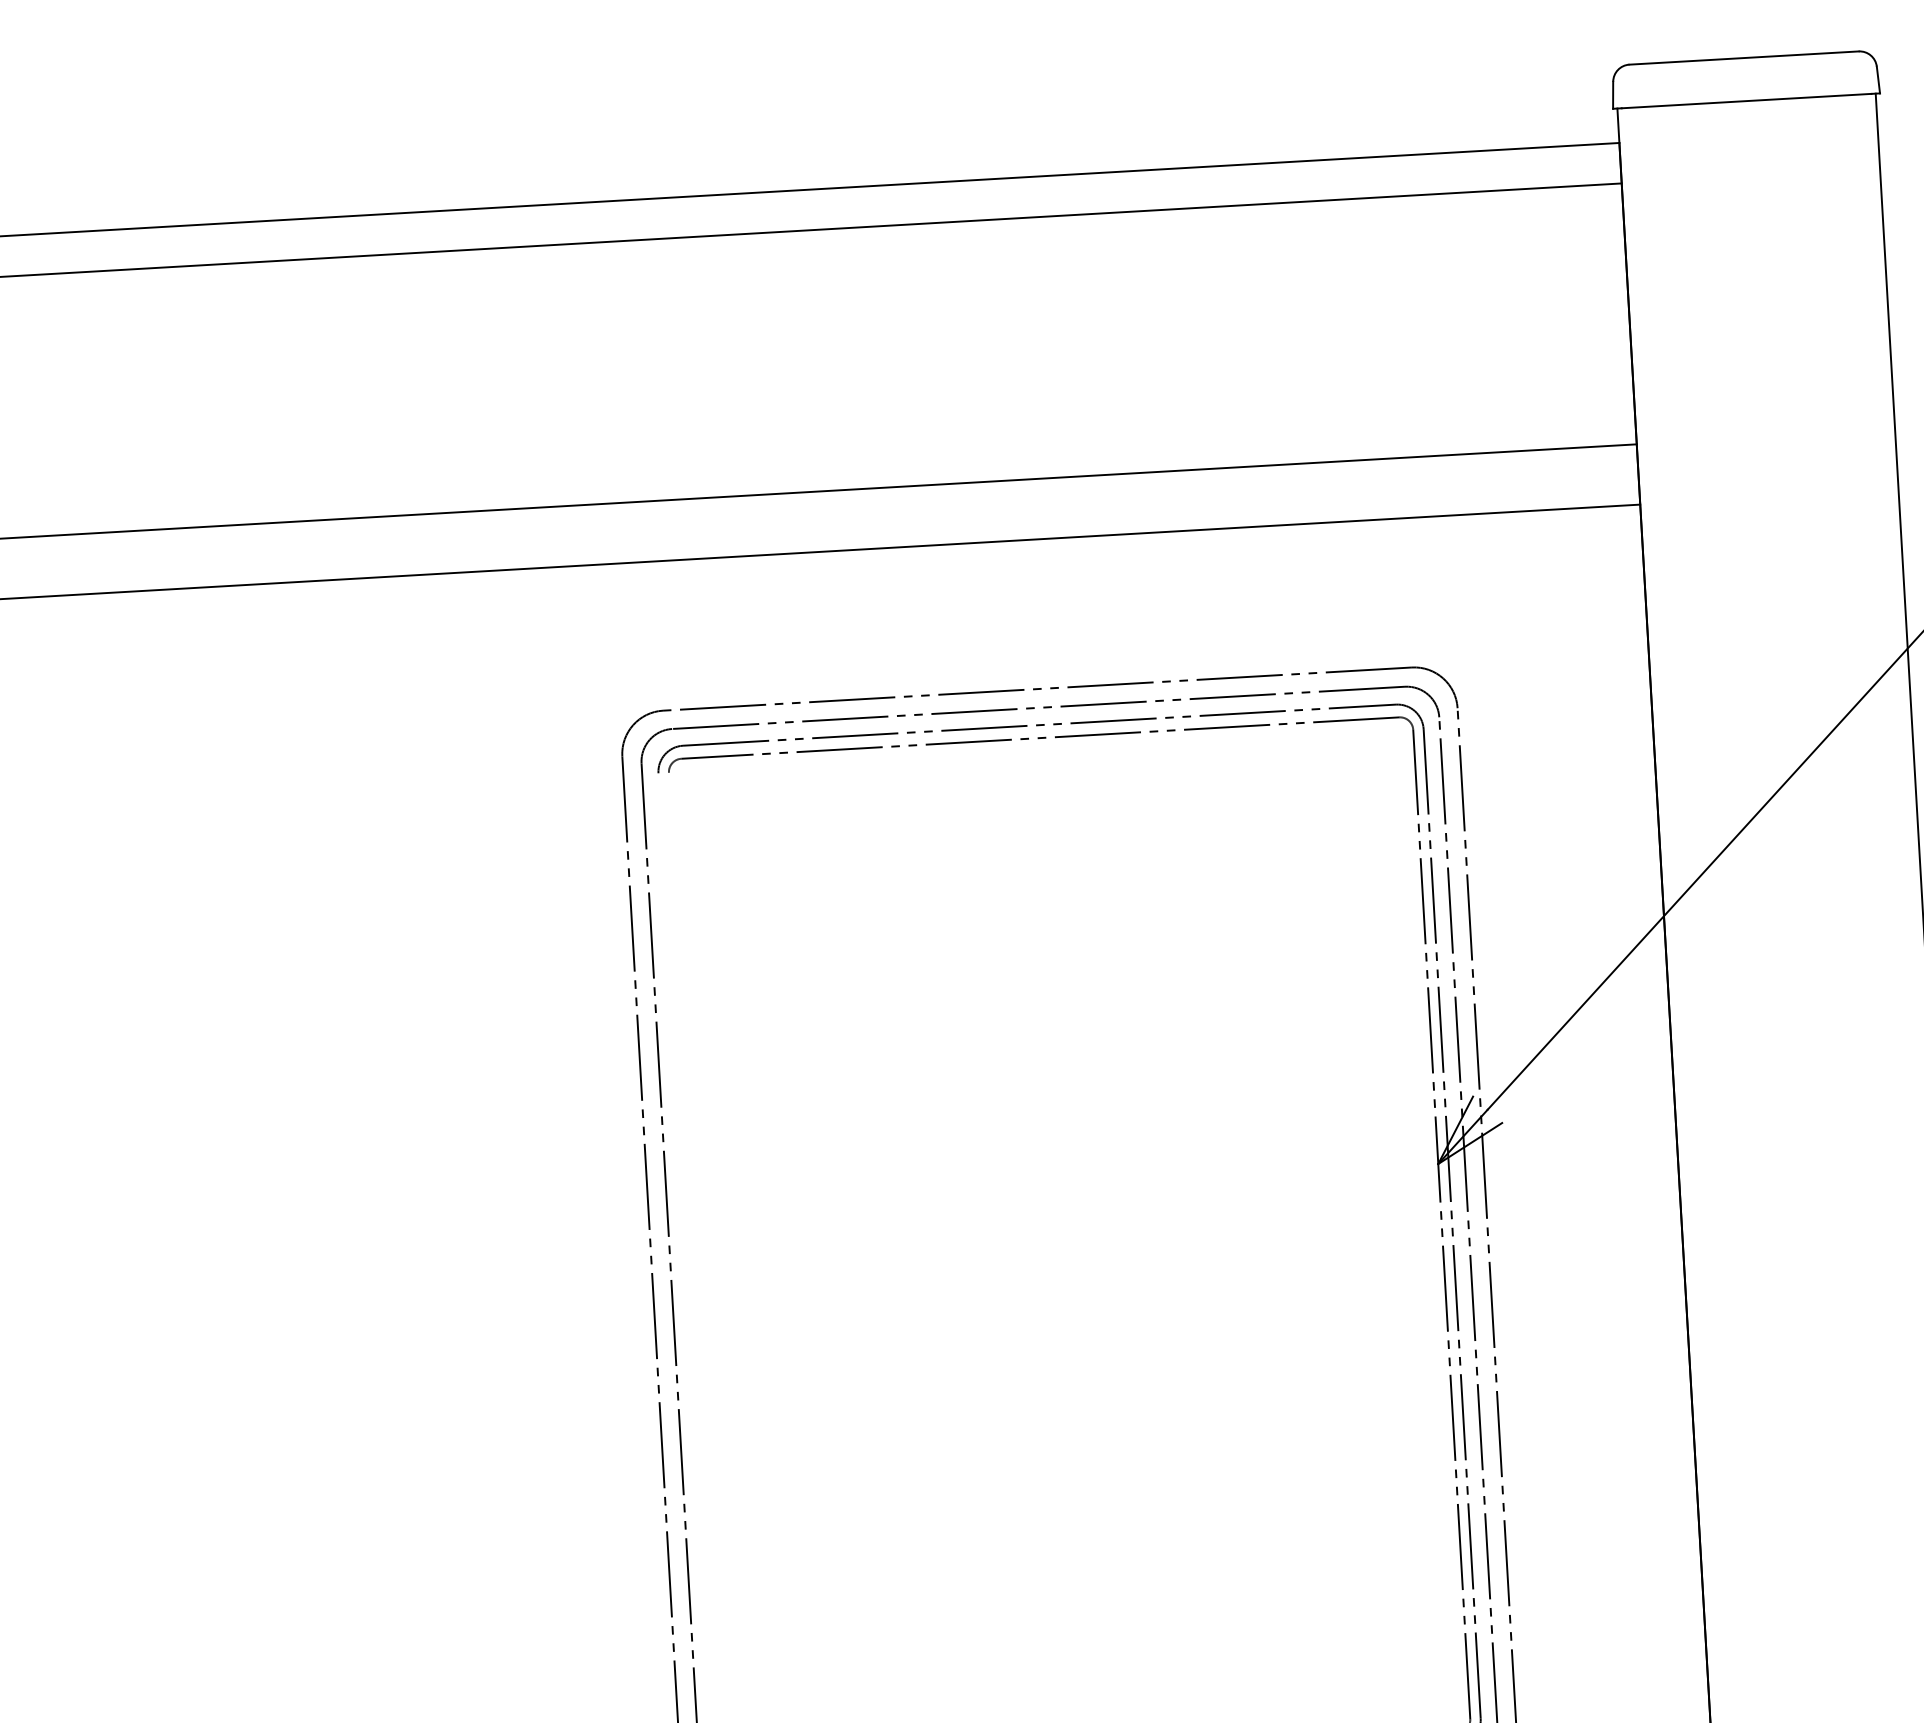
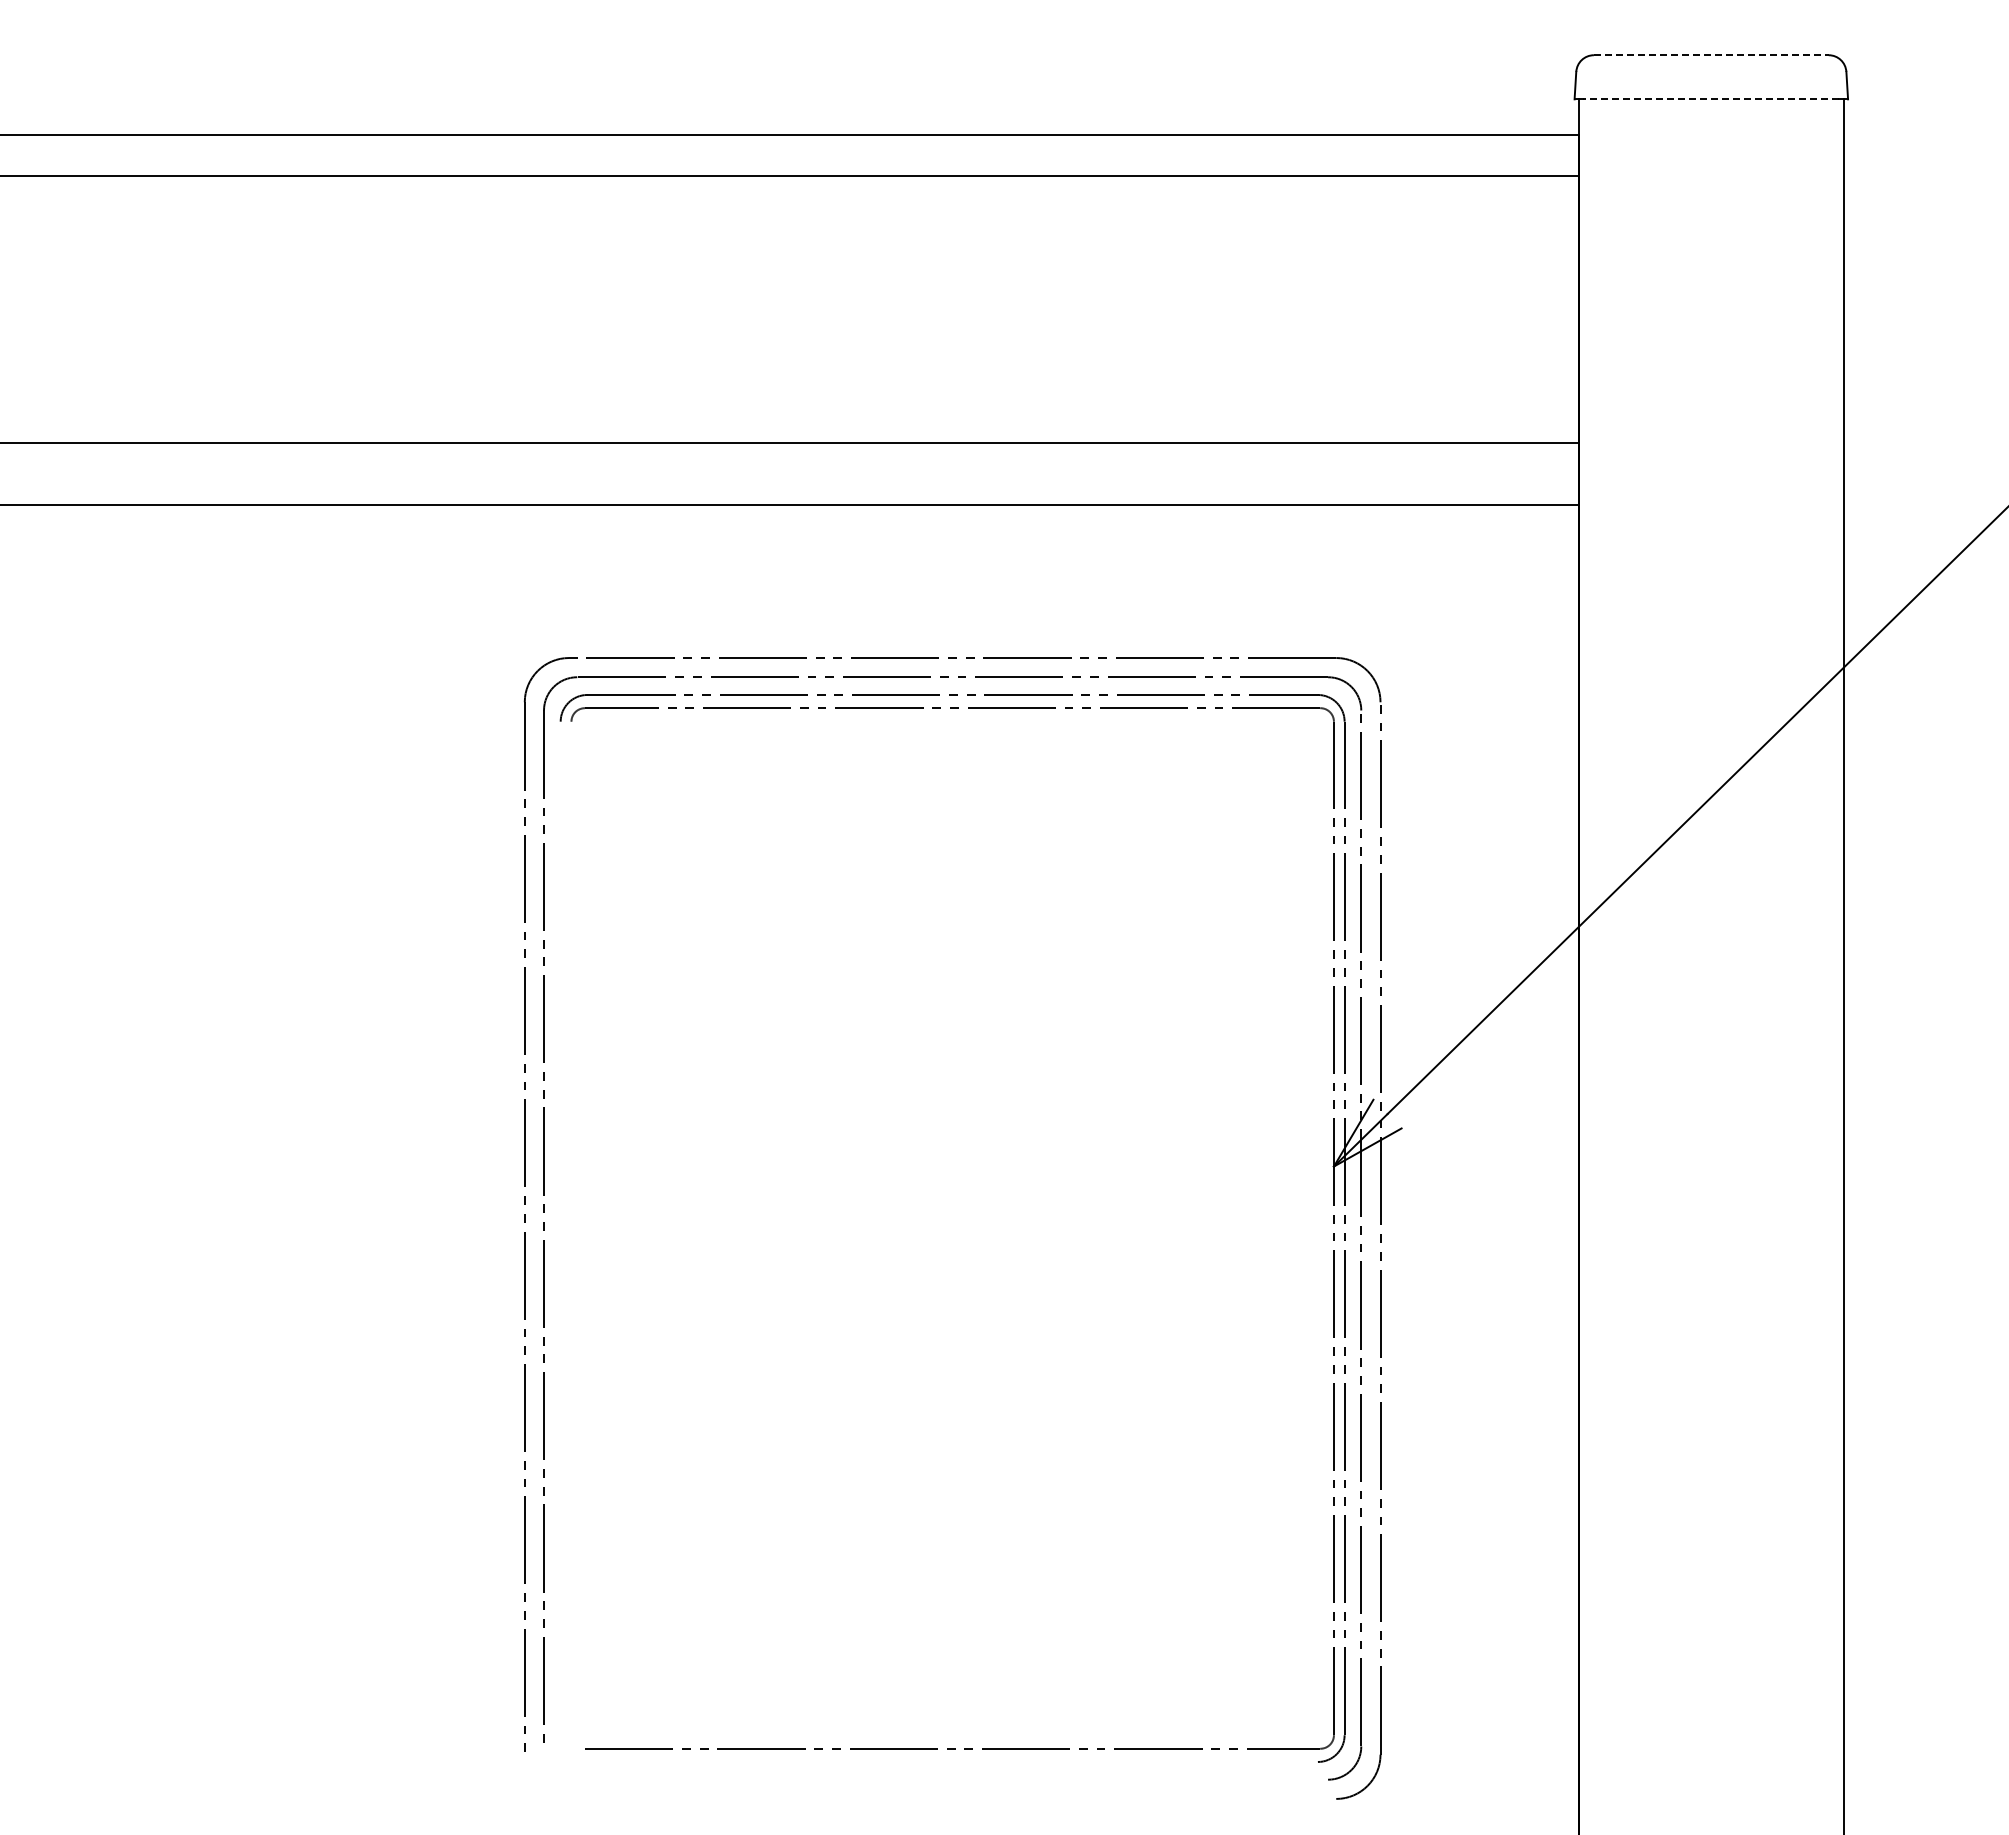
line: (1744, 58) -> (1711, 55), solid -> dashed
line: (1746, 101) -> (1711, 99), solid -> dashed

